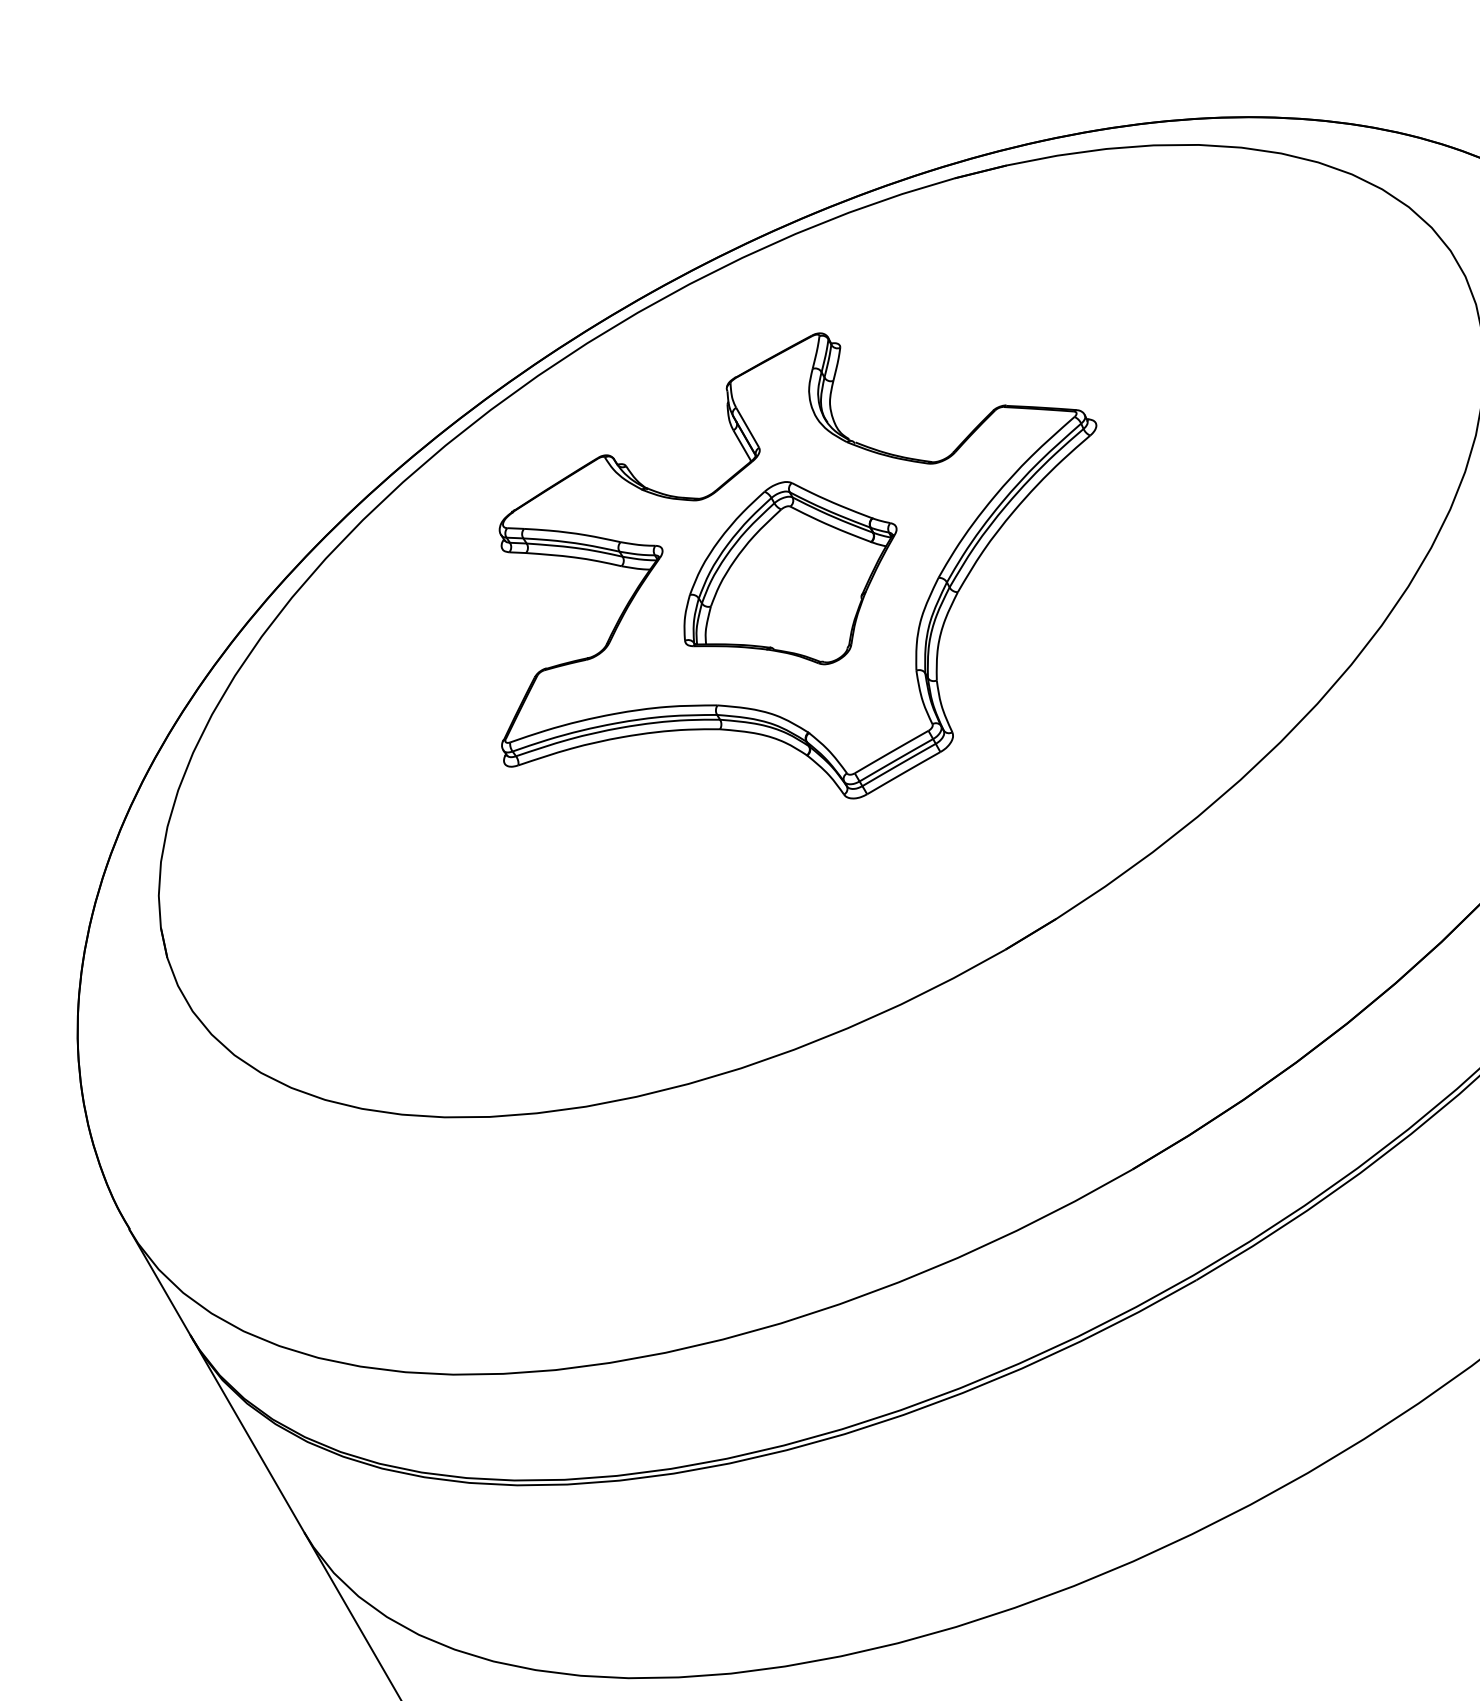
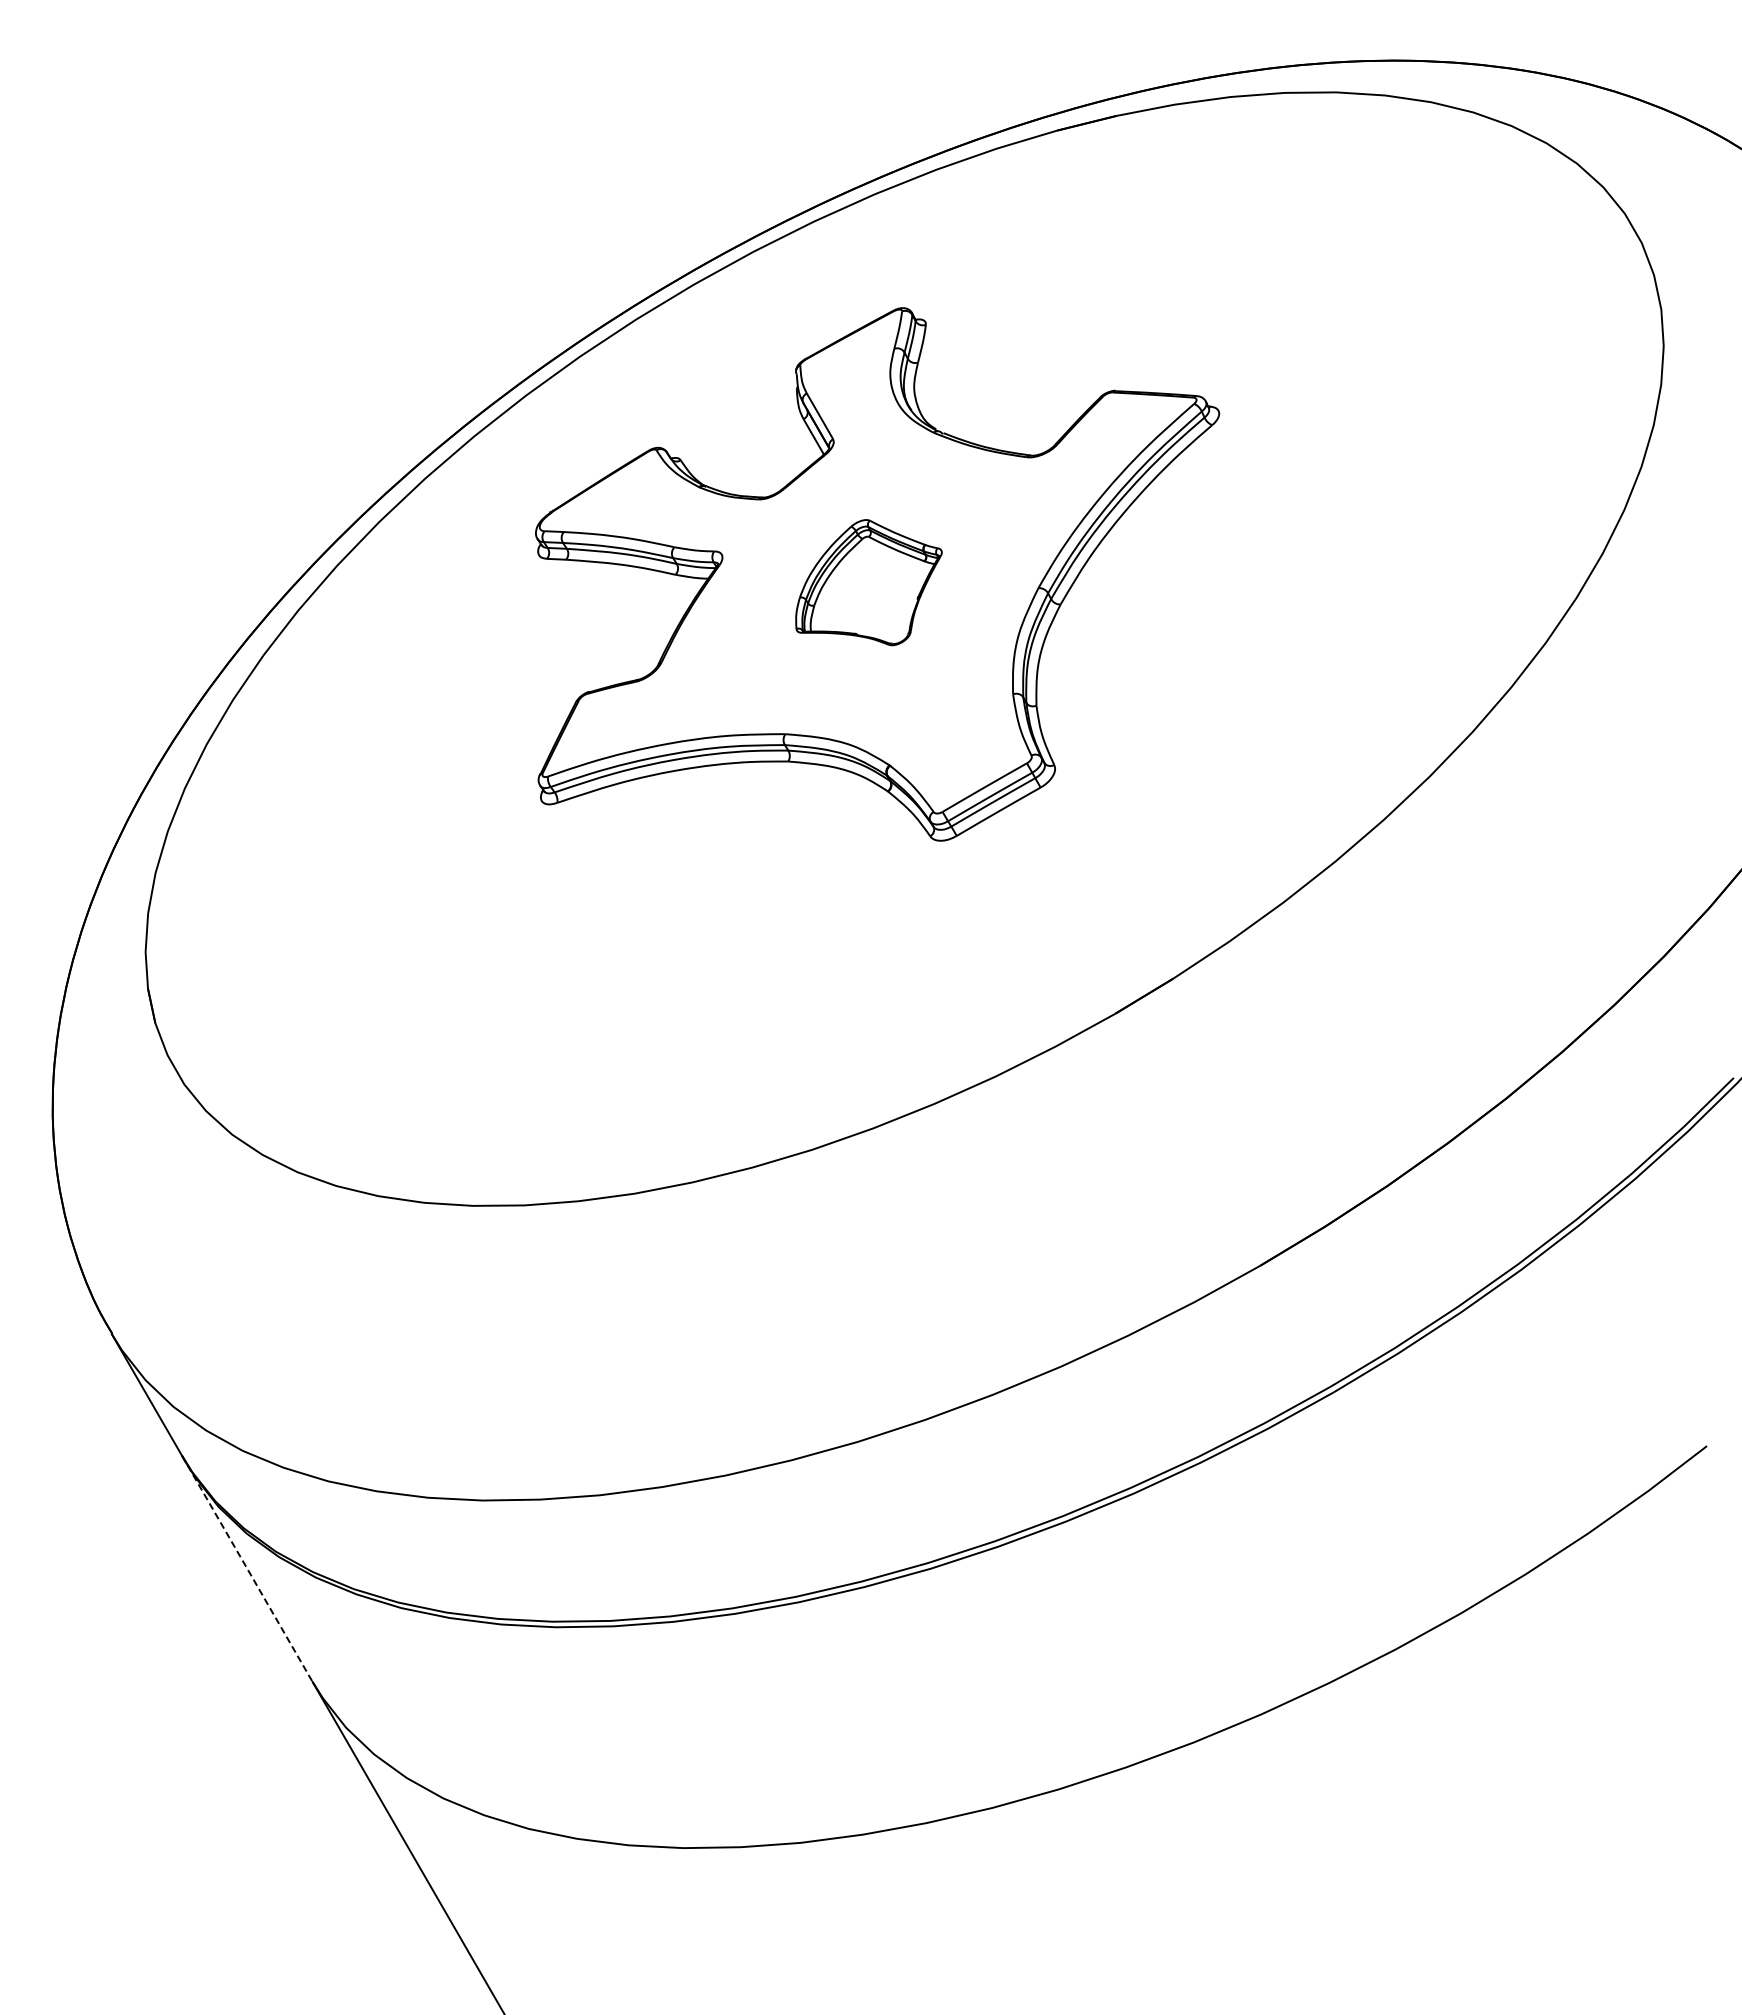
part: (790, 572) -> (868, 582), size x0.6
line: (247, 1434) -> (247, 1568), solid -> dashed

